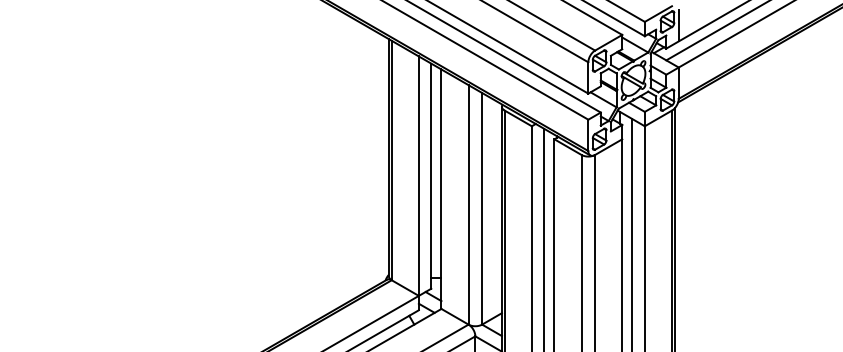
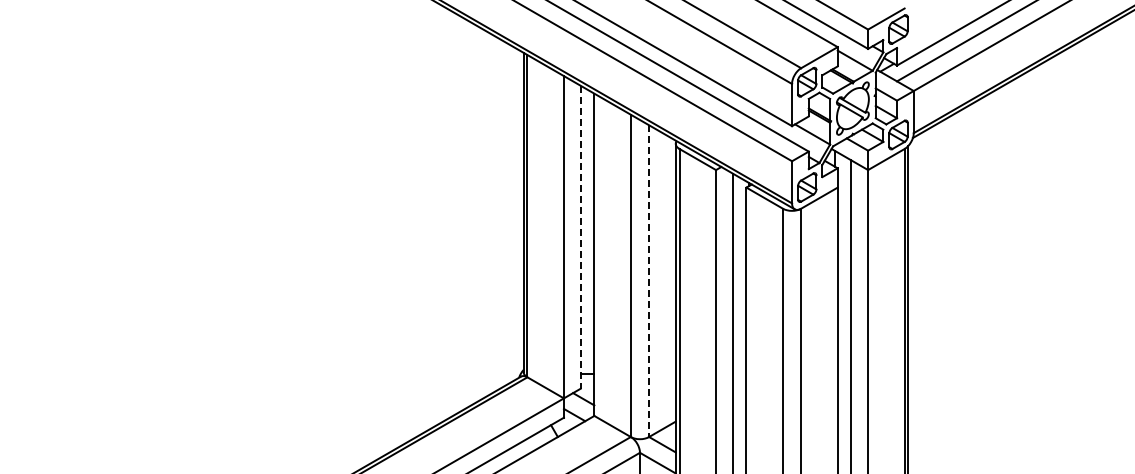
line: (678, 25) -> (913, 34), removed
line: (431, 176) -> (580, 237), solid -> dashed
line: (482, 209) -> (649, 281), solid -> dashed

